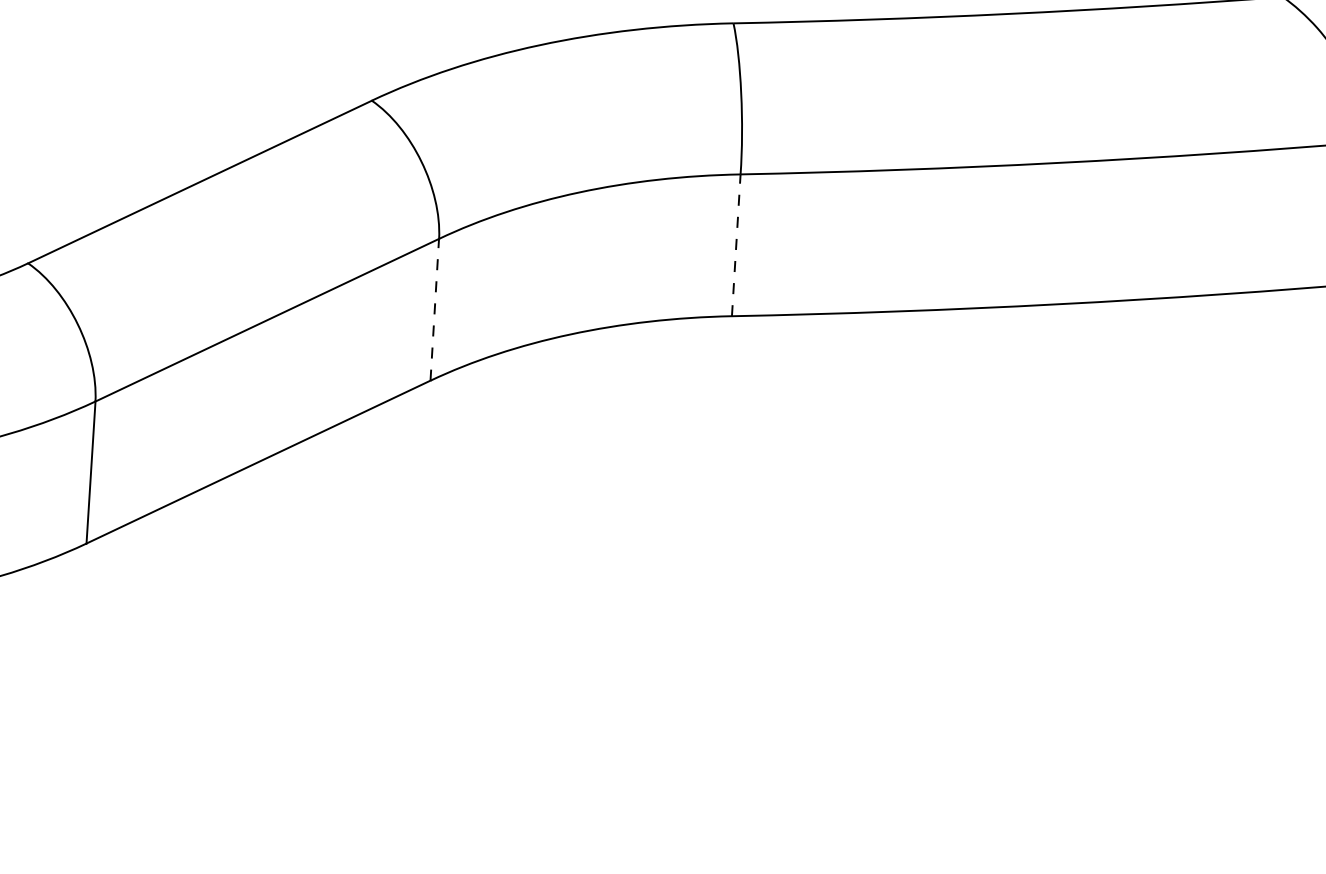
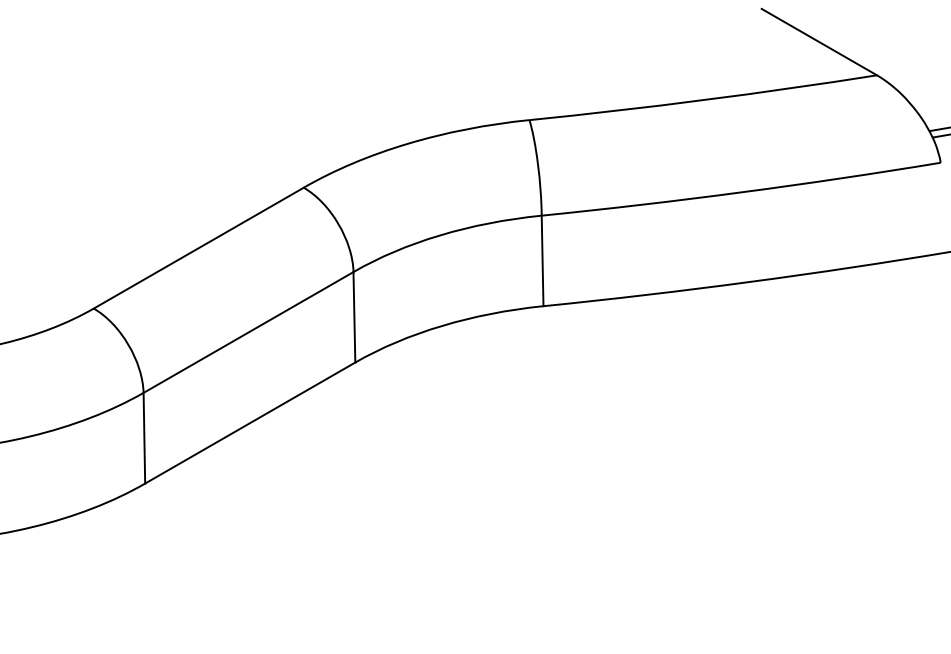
line: (736, 244) -> (542, 260), dashed -> solid
line: (435, 308) -> (354, 316), dashed -> solid

